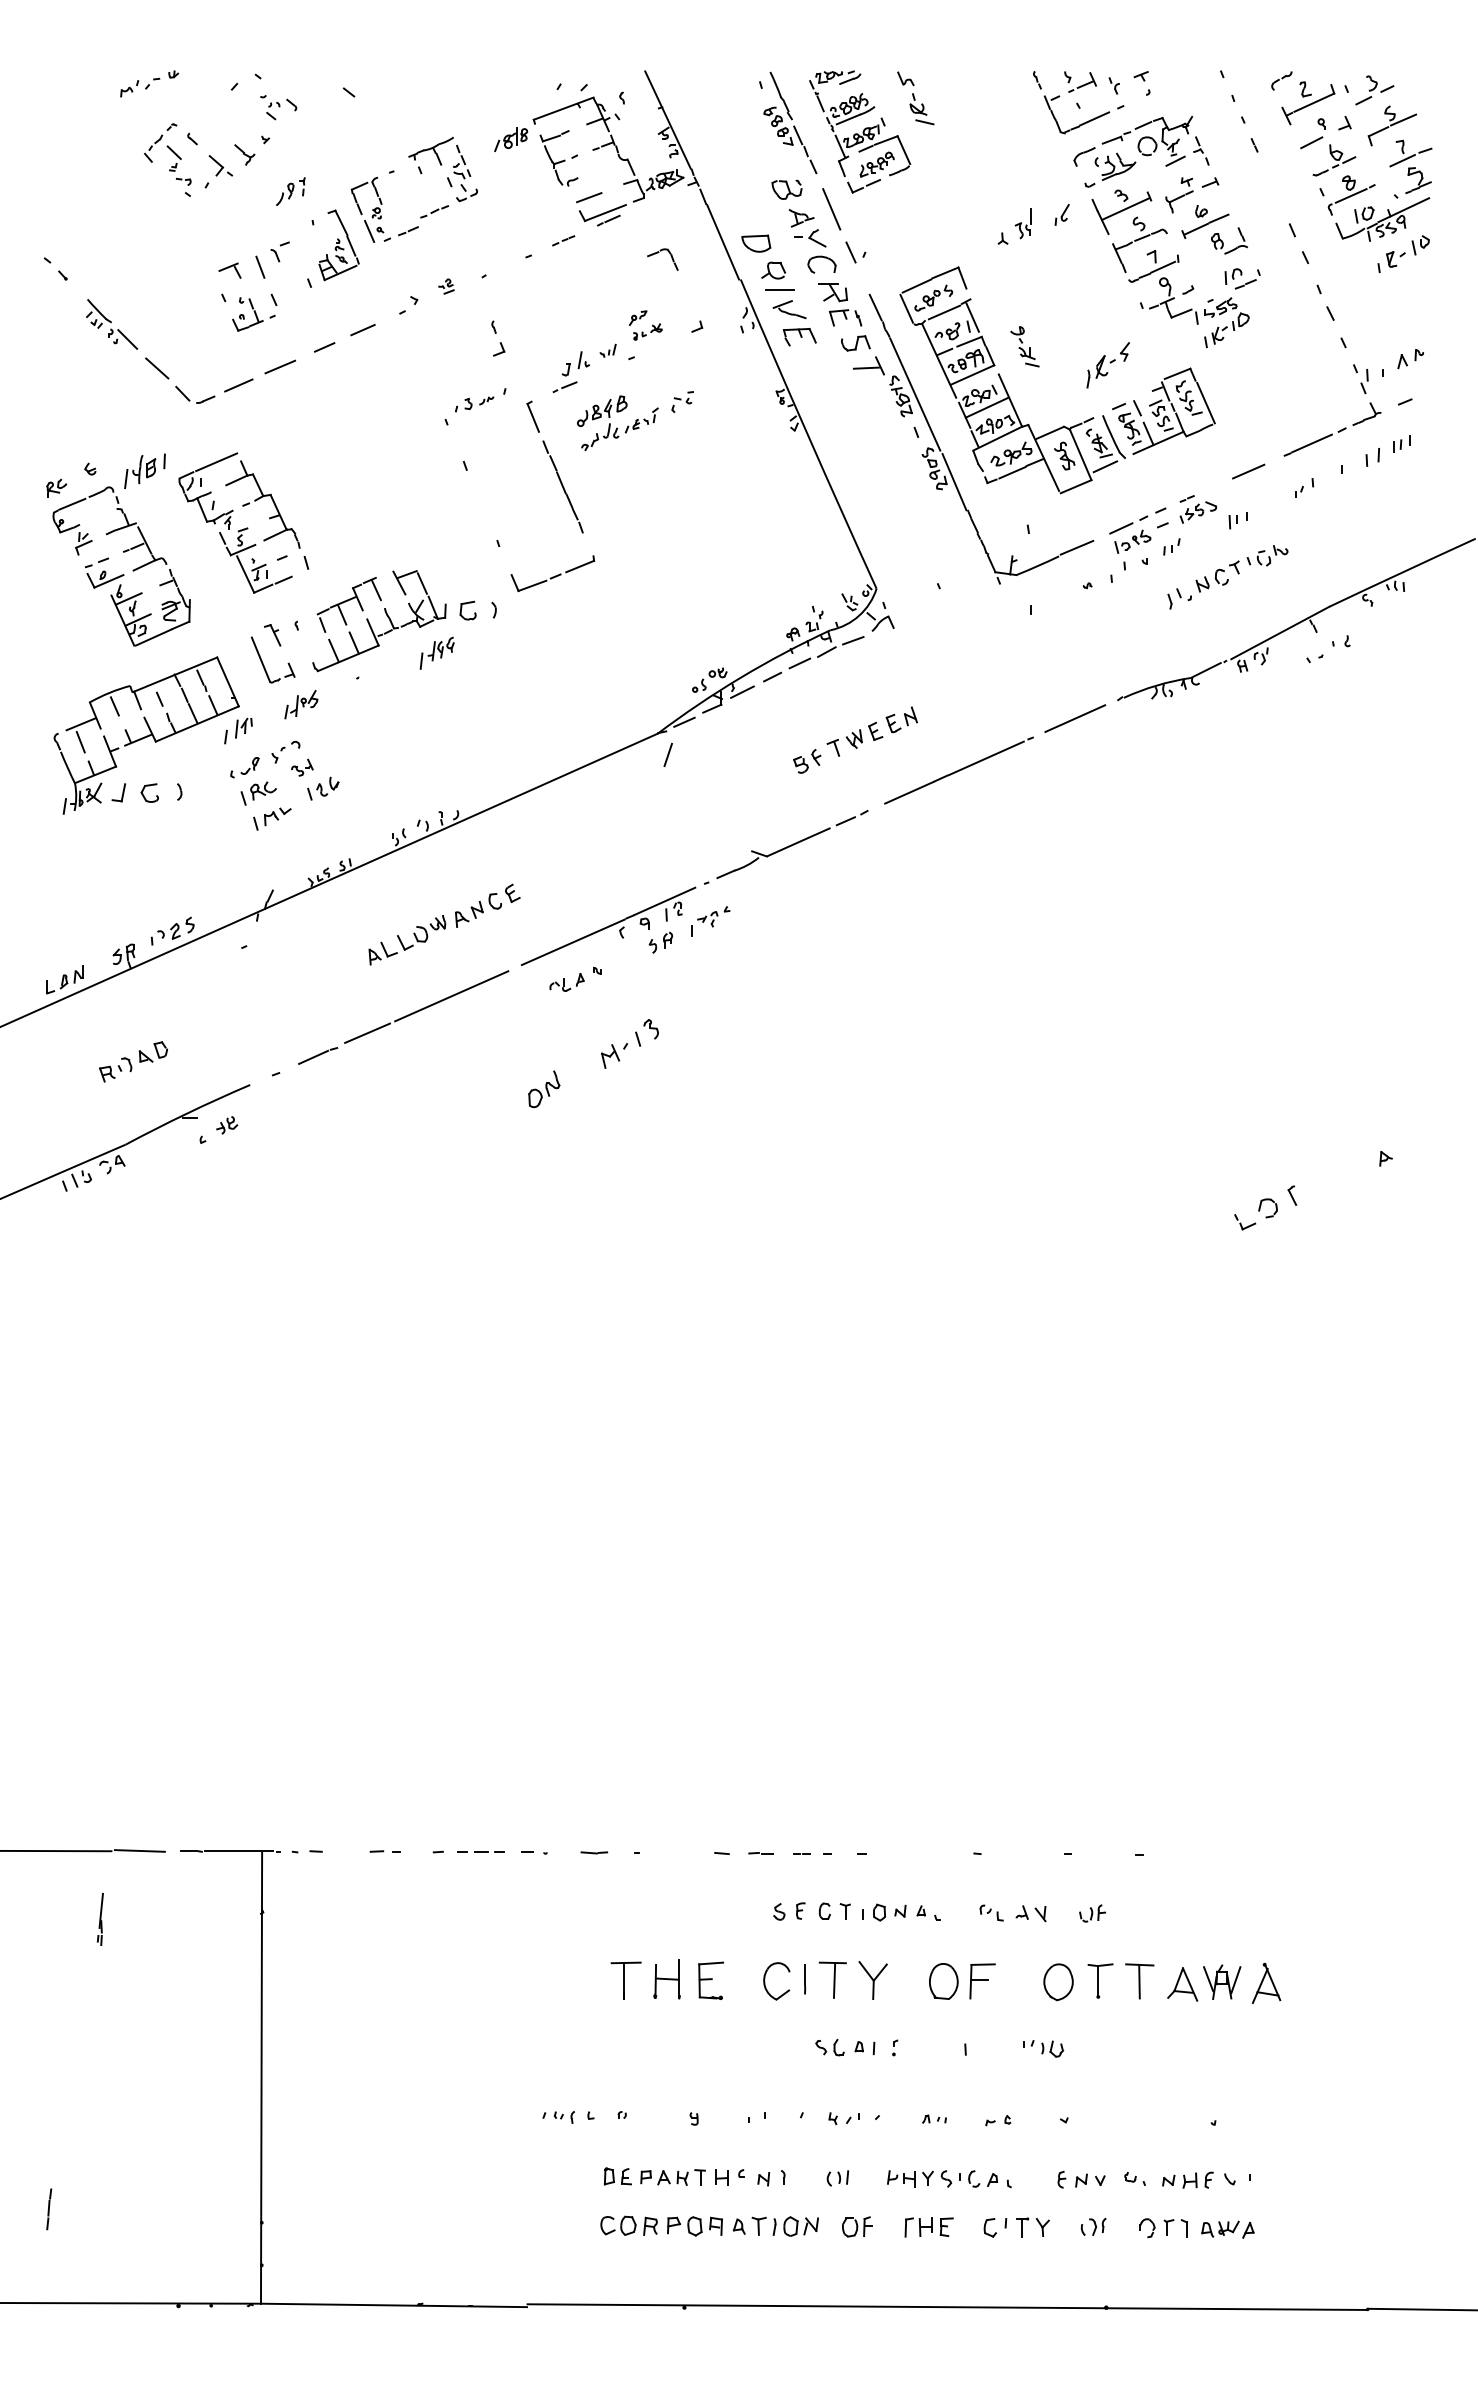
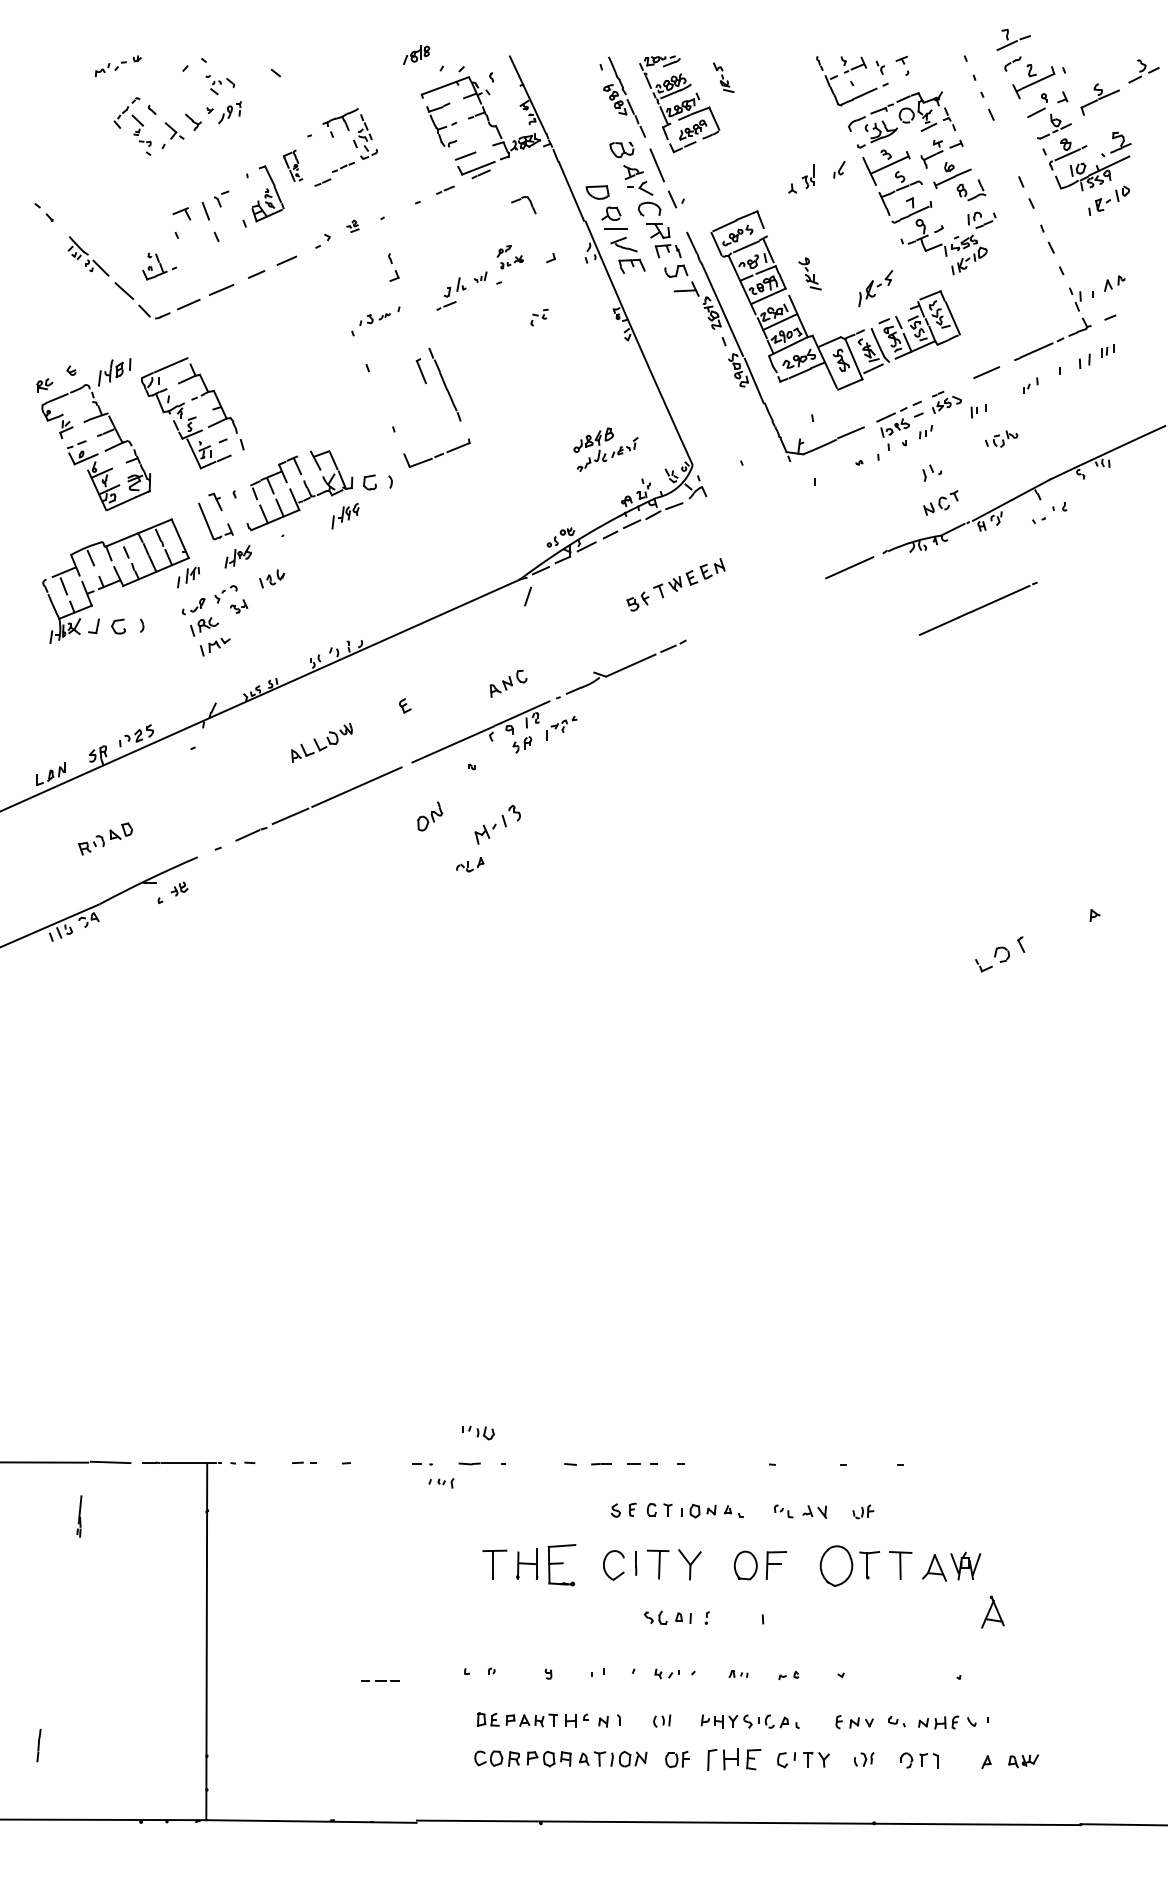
part: (1374, 90) -> (1143, 71), moved
part: (915, 98) -> (723, 77), size x0.7
part: (511, 139) -> (416, 54), moved
part: (1410, 153) -> (1013, 39), moved
part: (290, 191) -> (229, 112), moved
part: (370, 209) -> (292, 165), size x0.6
part: (253, 314) -> (159, 266), moved
part: (532, 416) -> (420, 370), moved
part: (617, 423) -> (605, 449), moved
part: (1217, 576) -> (940, 502), moved
line: (958, 770) -> (977, 608), moved
part: (323, 788) -> (272, 578), moved
part: (478, 910) -> (508, 683), moved
part: (566, 982) -> (469, 864), moved
part: (544, 1089) -> (430, 816), moved
line: (480, 1851) -> (379, 1680), moved
part: (710, 1980) -> (561, 1564), size x1.4
part: (1058, 1982) -> (836, 1566), size x1.4
part: (1266, 1982) -> (992, 1611), moved
part: (1043, 2048) -> (478, 1432), moved
part: (558, 2117) -> (441, 1483), moved
part: (928, 2227) -> (733, 1759), size x1.4
part: (1220, 2228) -> (1023, 1760), moved

